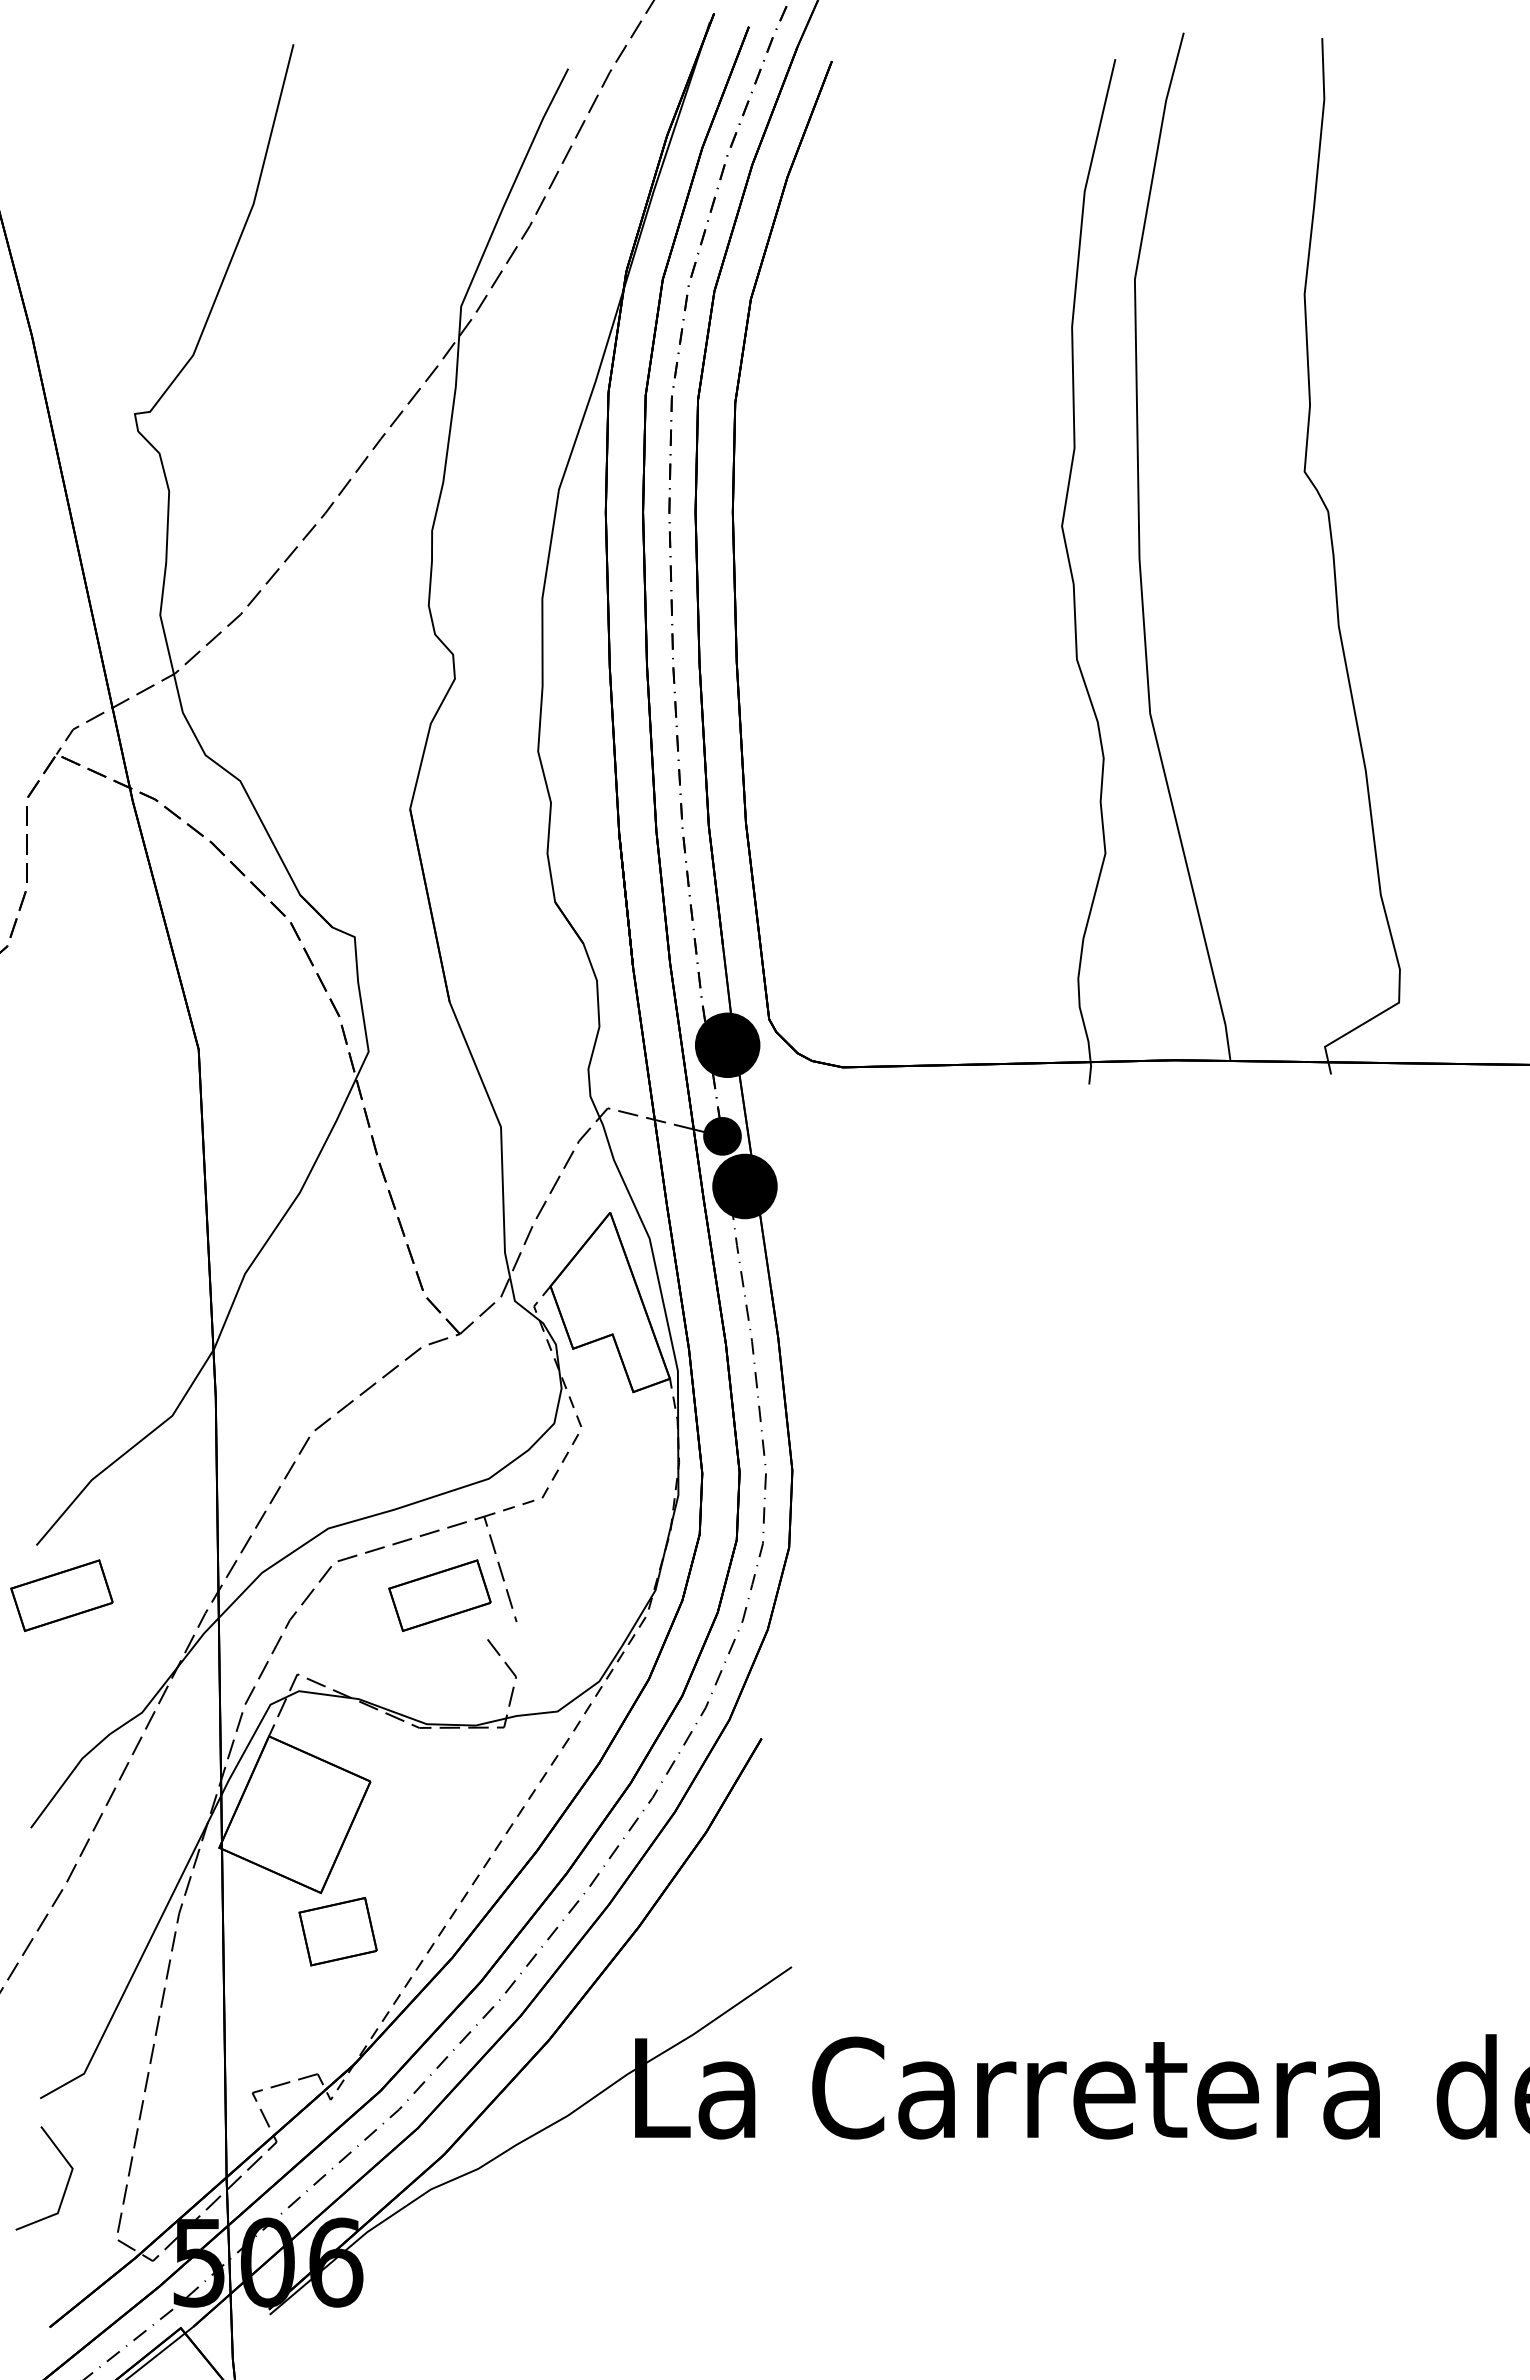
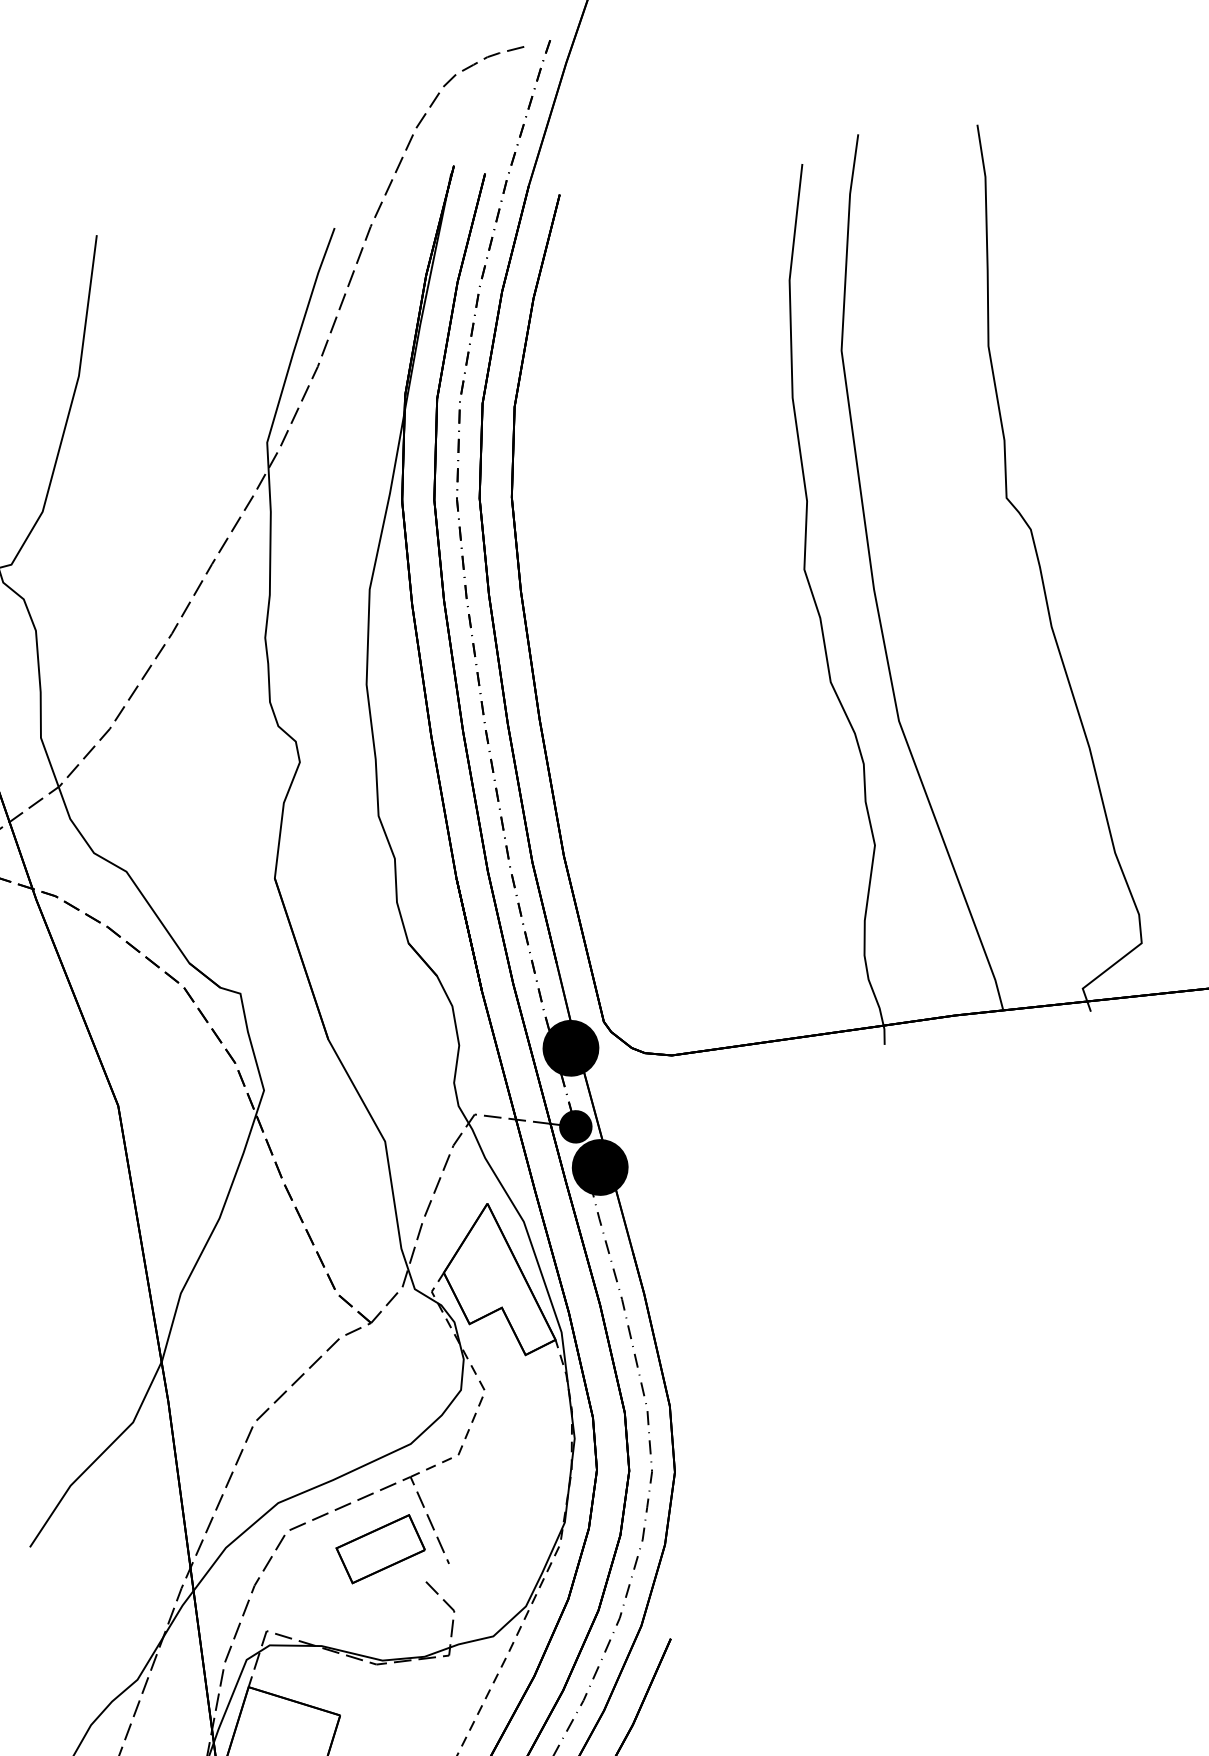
part: (61, 1595) -> (56, 1587), removed

